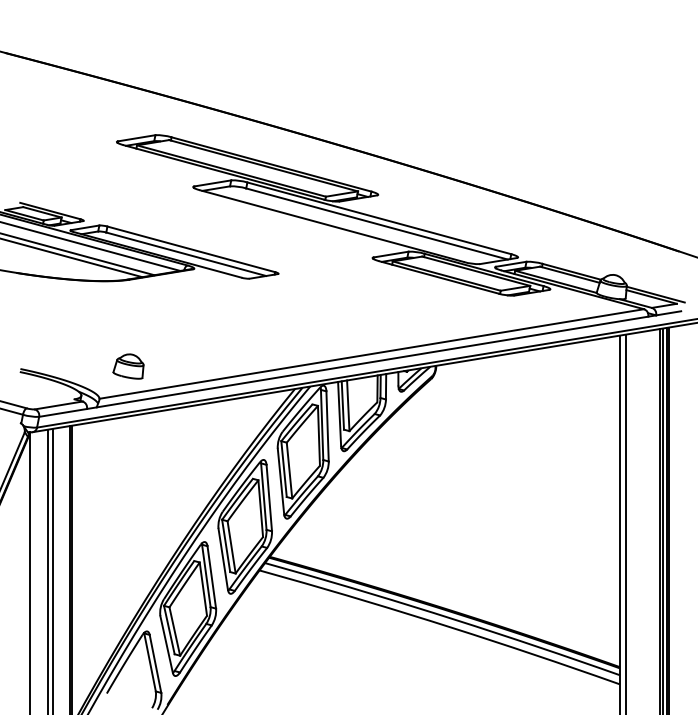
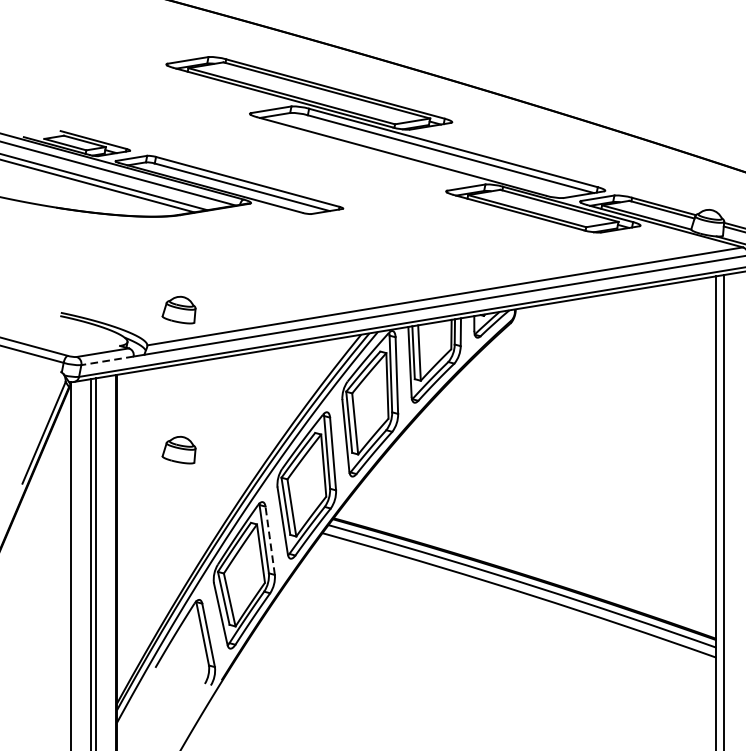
line: (62, 413) -> (106, 361), solid -> dashed
part: (128, 494) -> (179, 450), added
line: (211, 577) -> (269, 540), solid -> dashed

